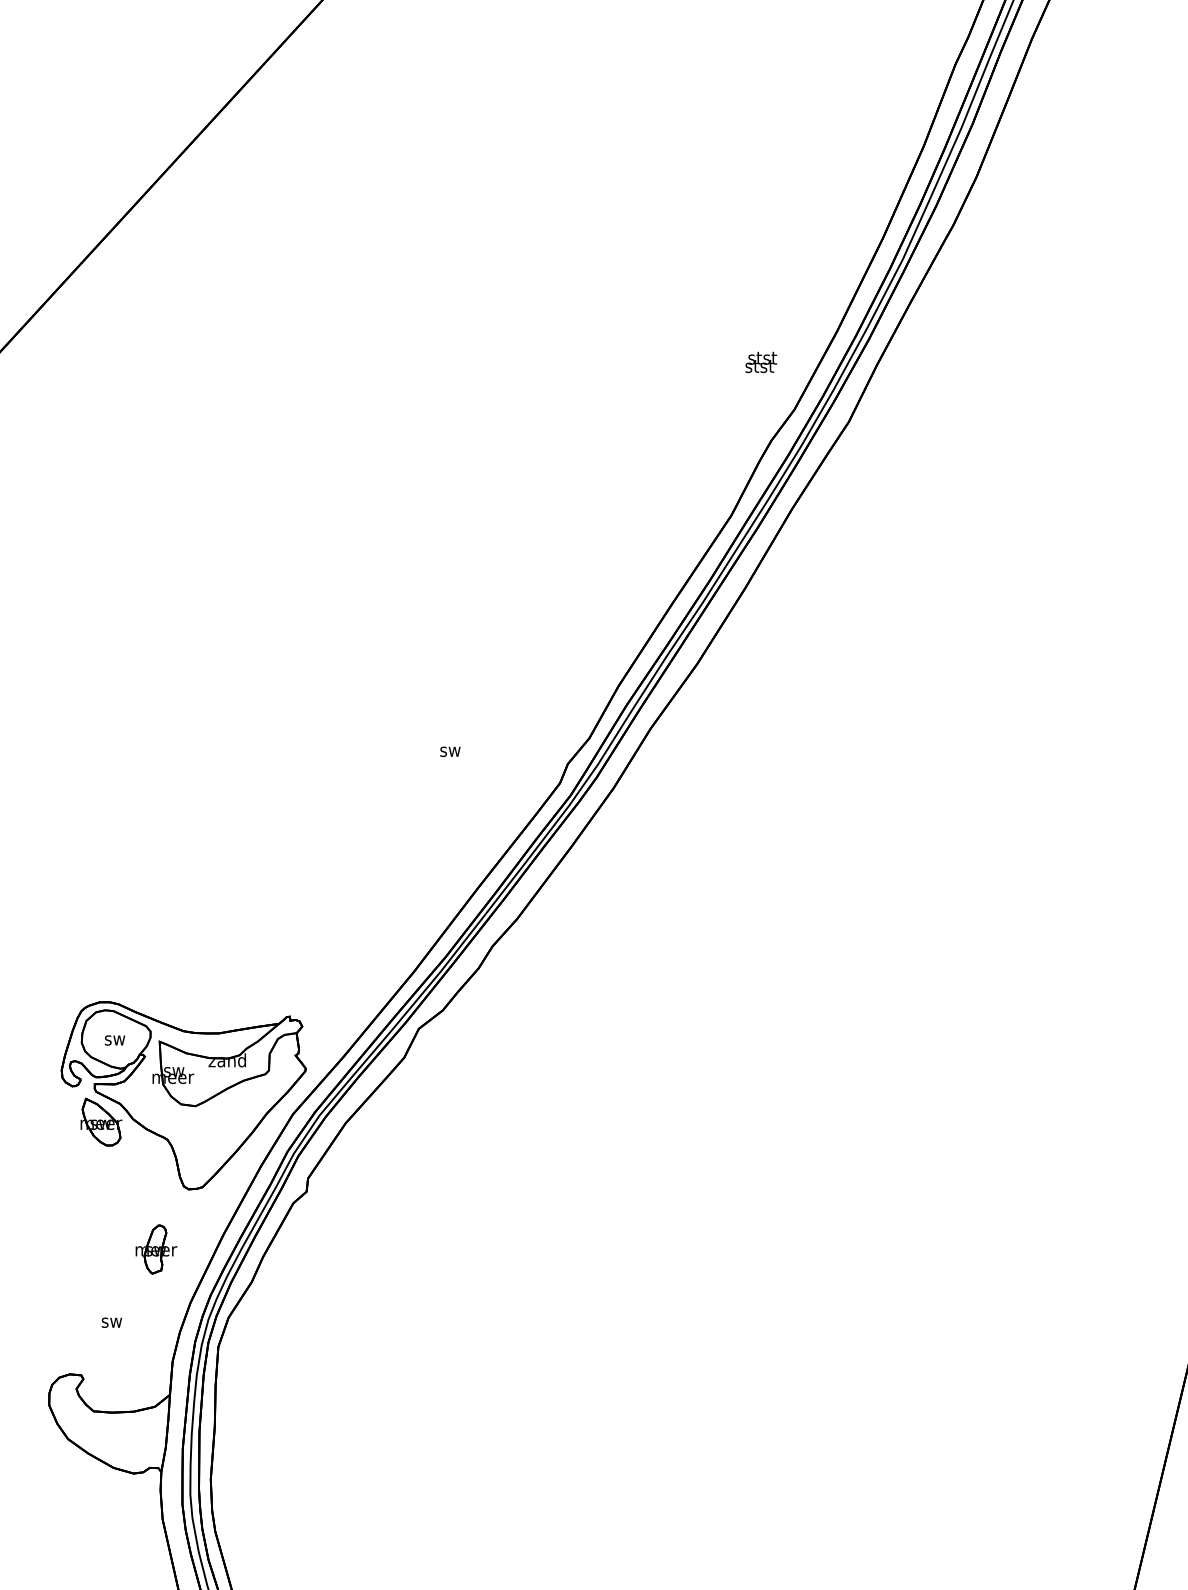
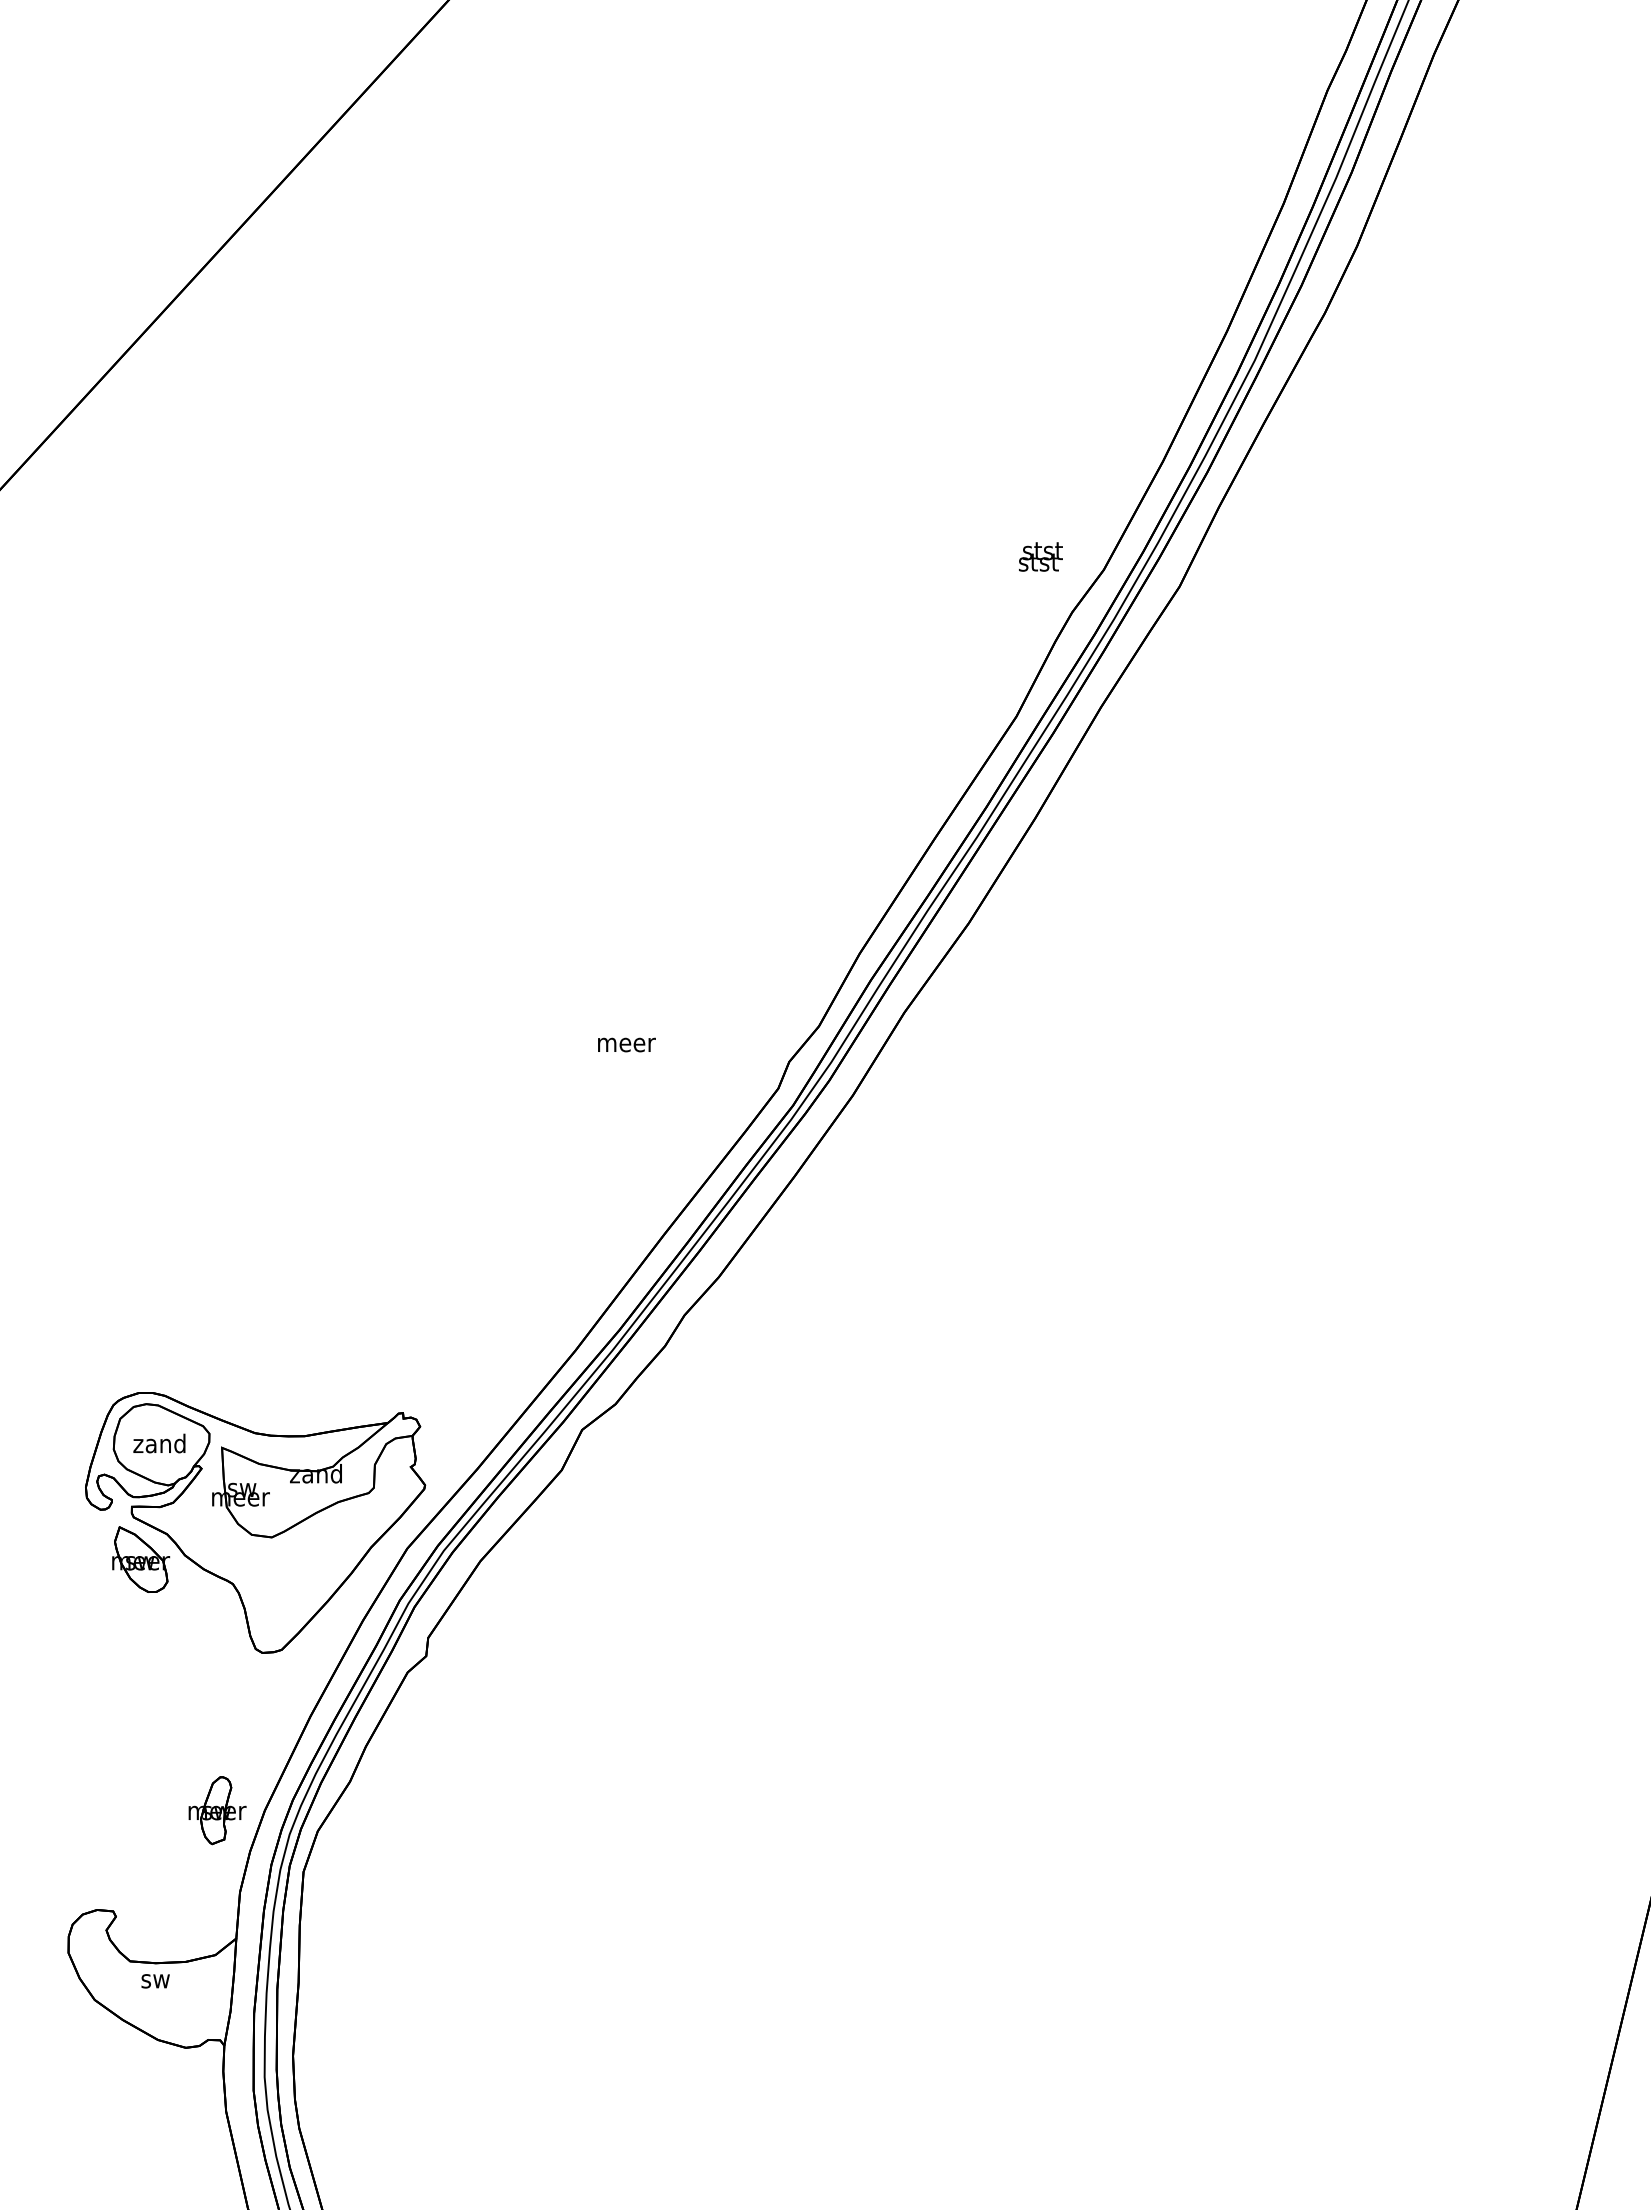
text: (760, 362) -> (1040, 556), moved
text: (450, 751) -> (626, 1044), sw -> meer
text: (114, 1038) -> (159, 1443), sw -> zand
part: (156, 1249) -> (217, 1810), moved
text: (111, 1322) -> (155, 1981), moved

